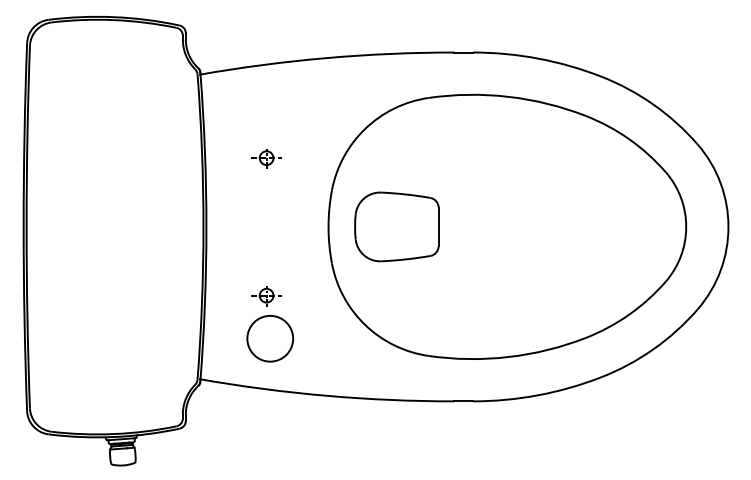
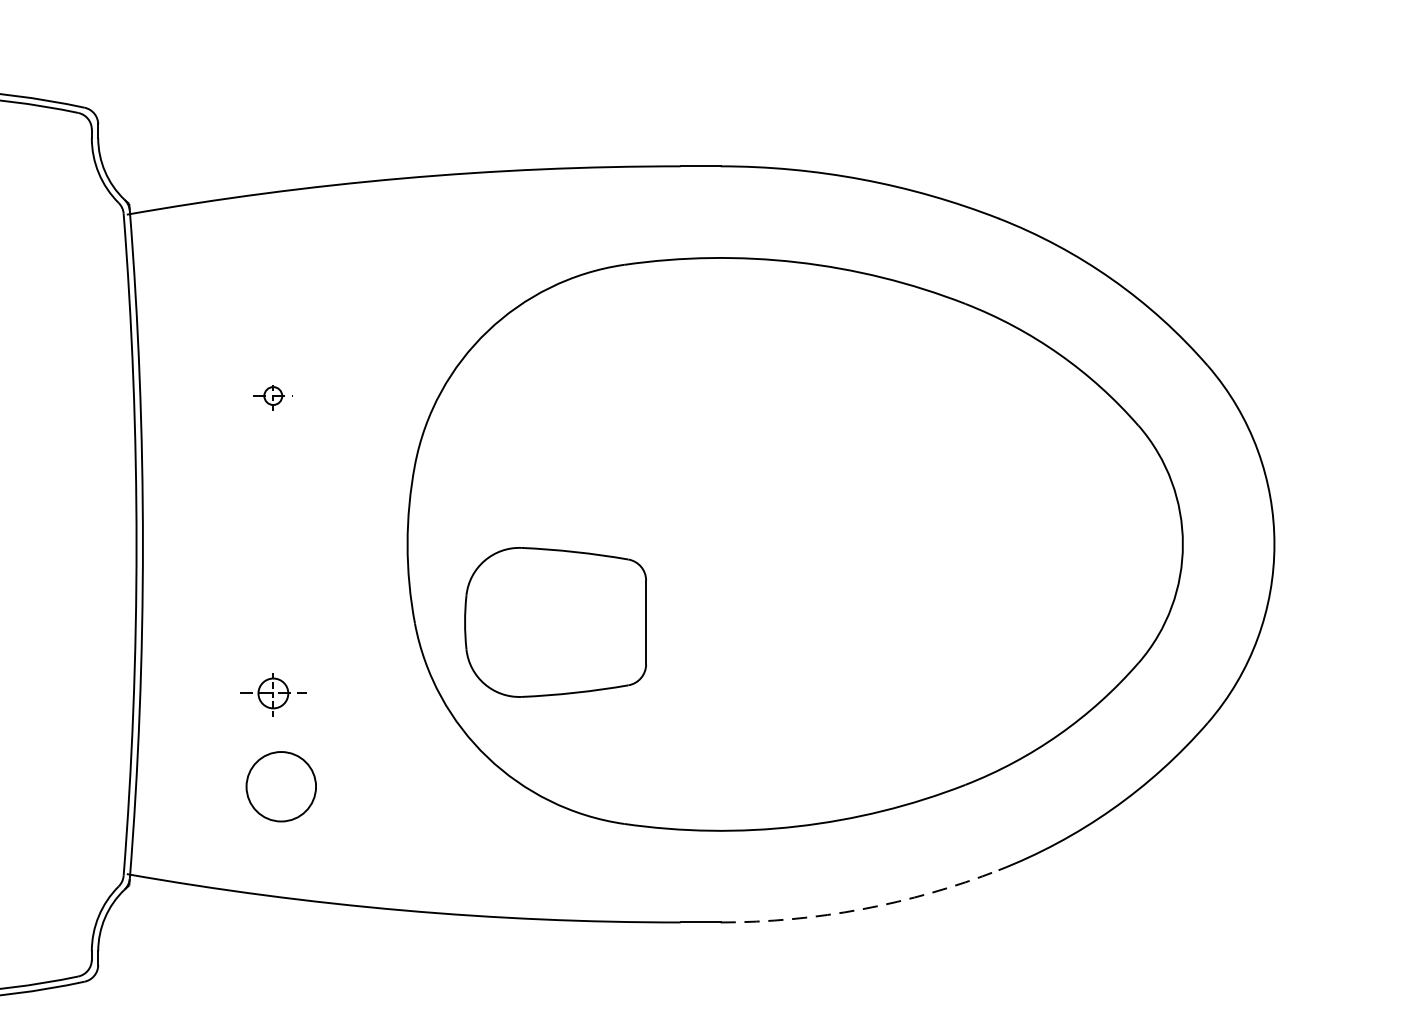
part: (266, 158) -> (273, 396), size x0.6
part: (396, 226) -> (554, 621), moved
circle: (270, 338) -> (281, 786), size x0.7
arc: (538, 395) -> (862, 909), solid -> dashed

